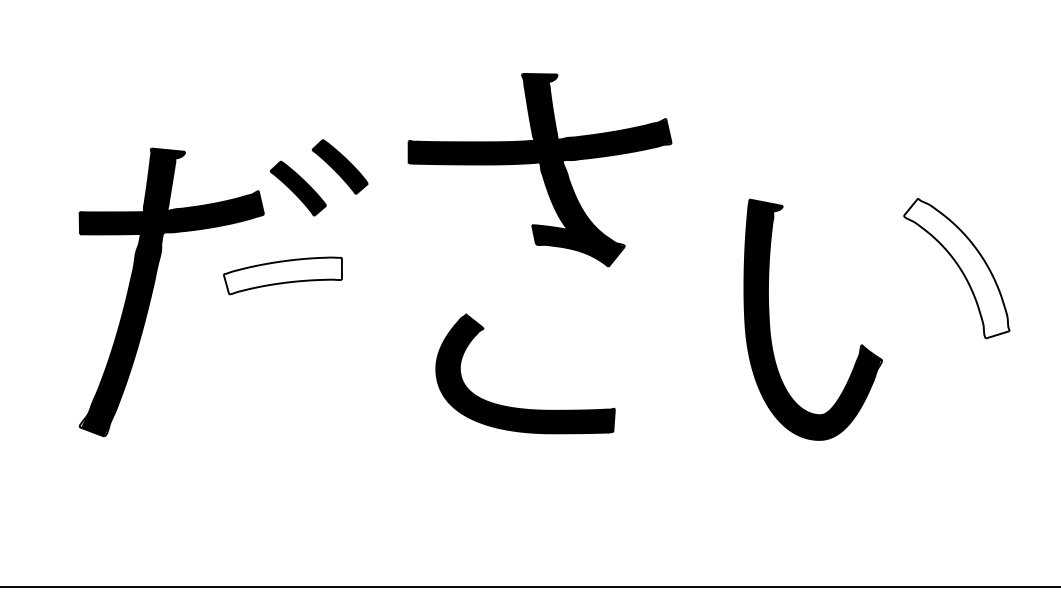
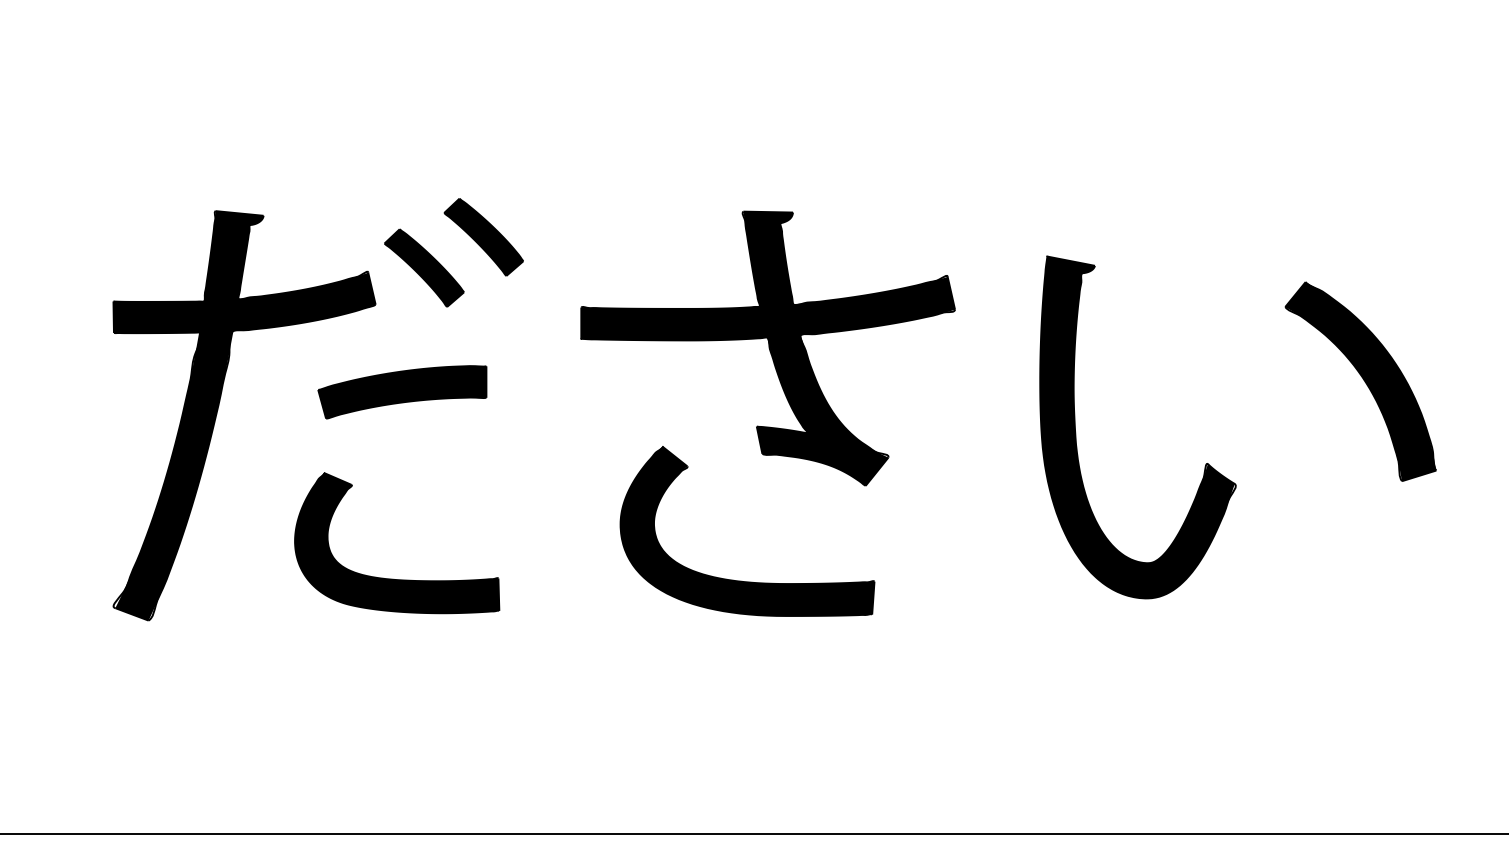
part: (539, 170) -> (767, 348), moved
fill: (956, 268) -> (1360, 381), added
fill: (282, 275) -> (401, 391), added
part: (770, 325) -> (1077, 435), moved
part: (276, 406) -> (393, 577), added

